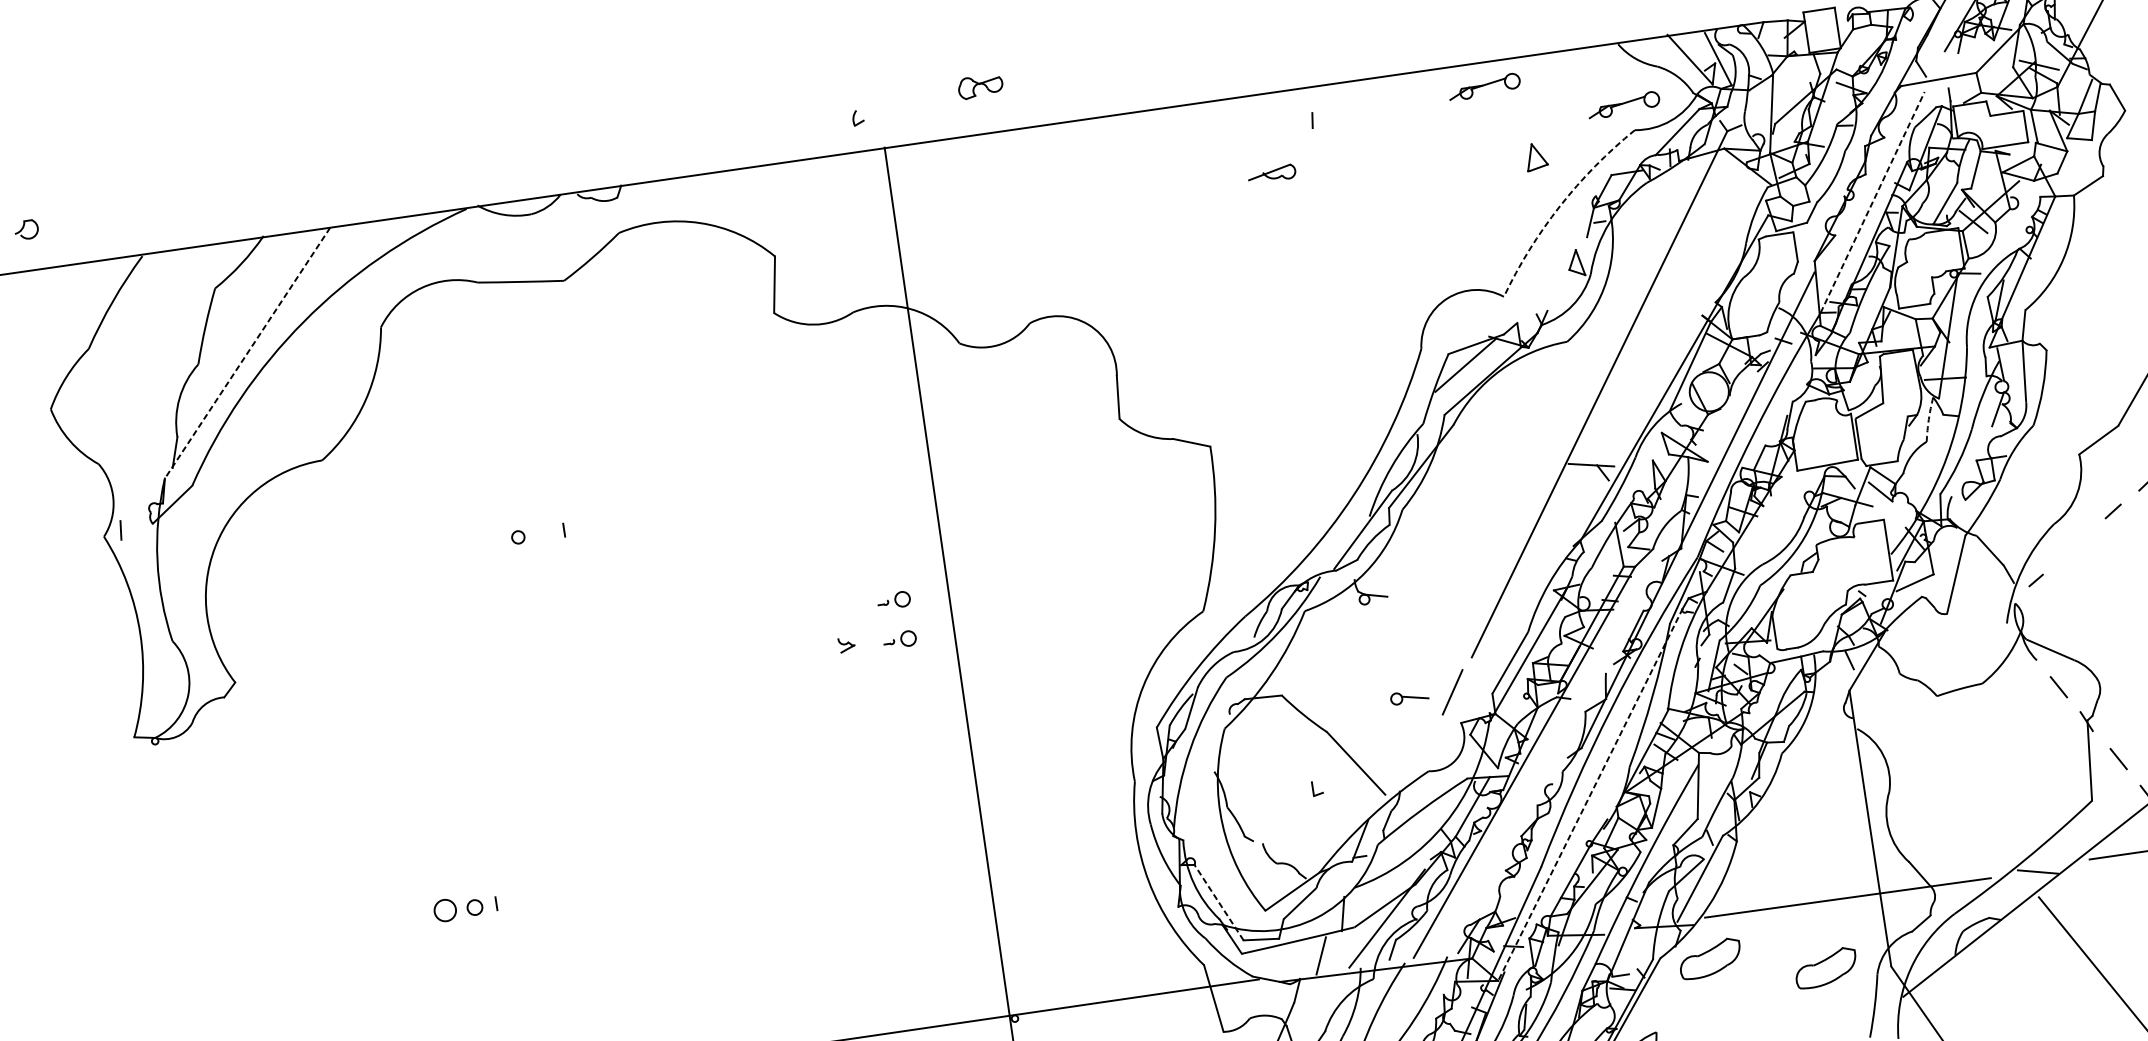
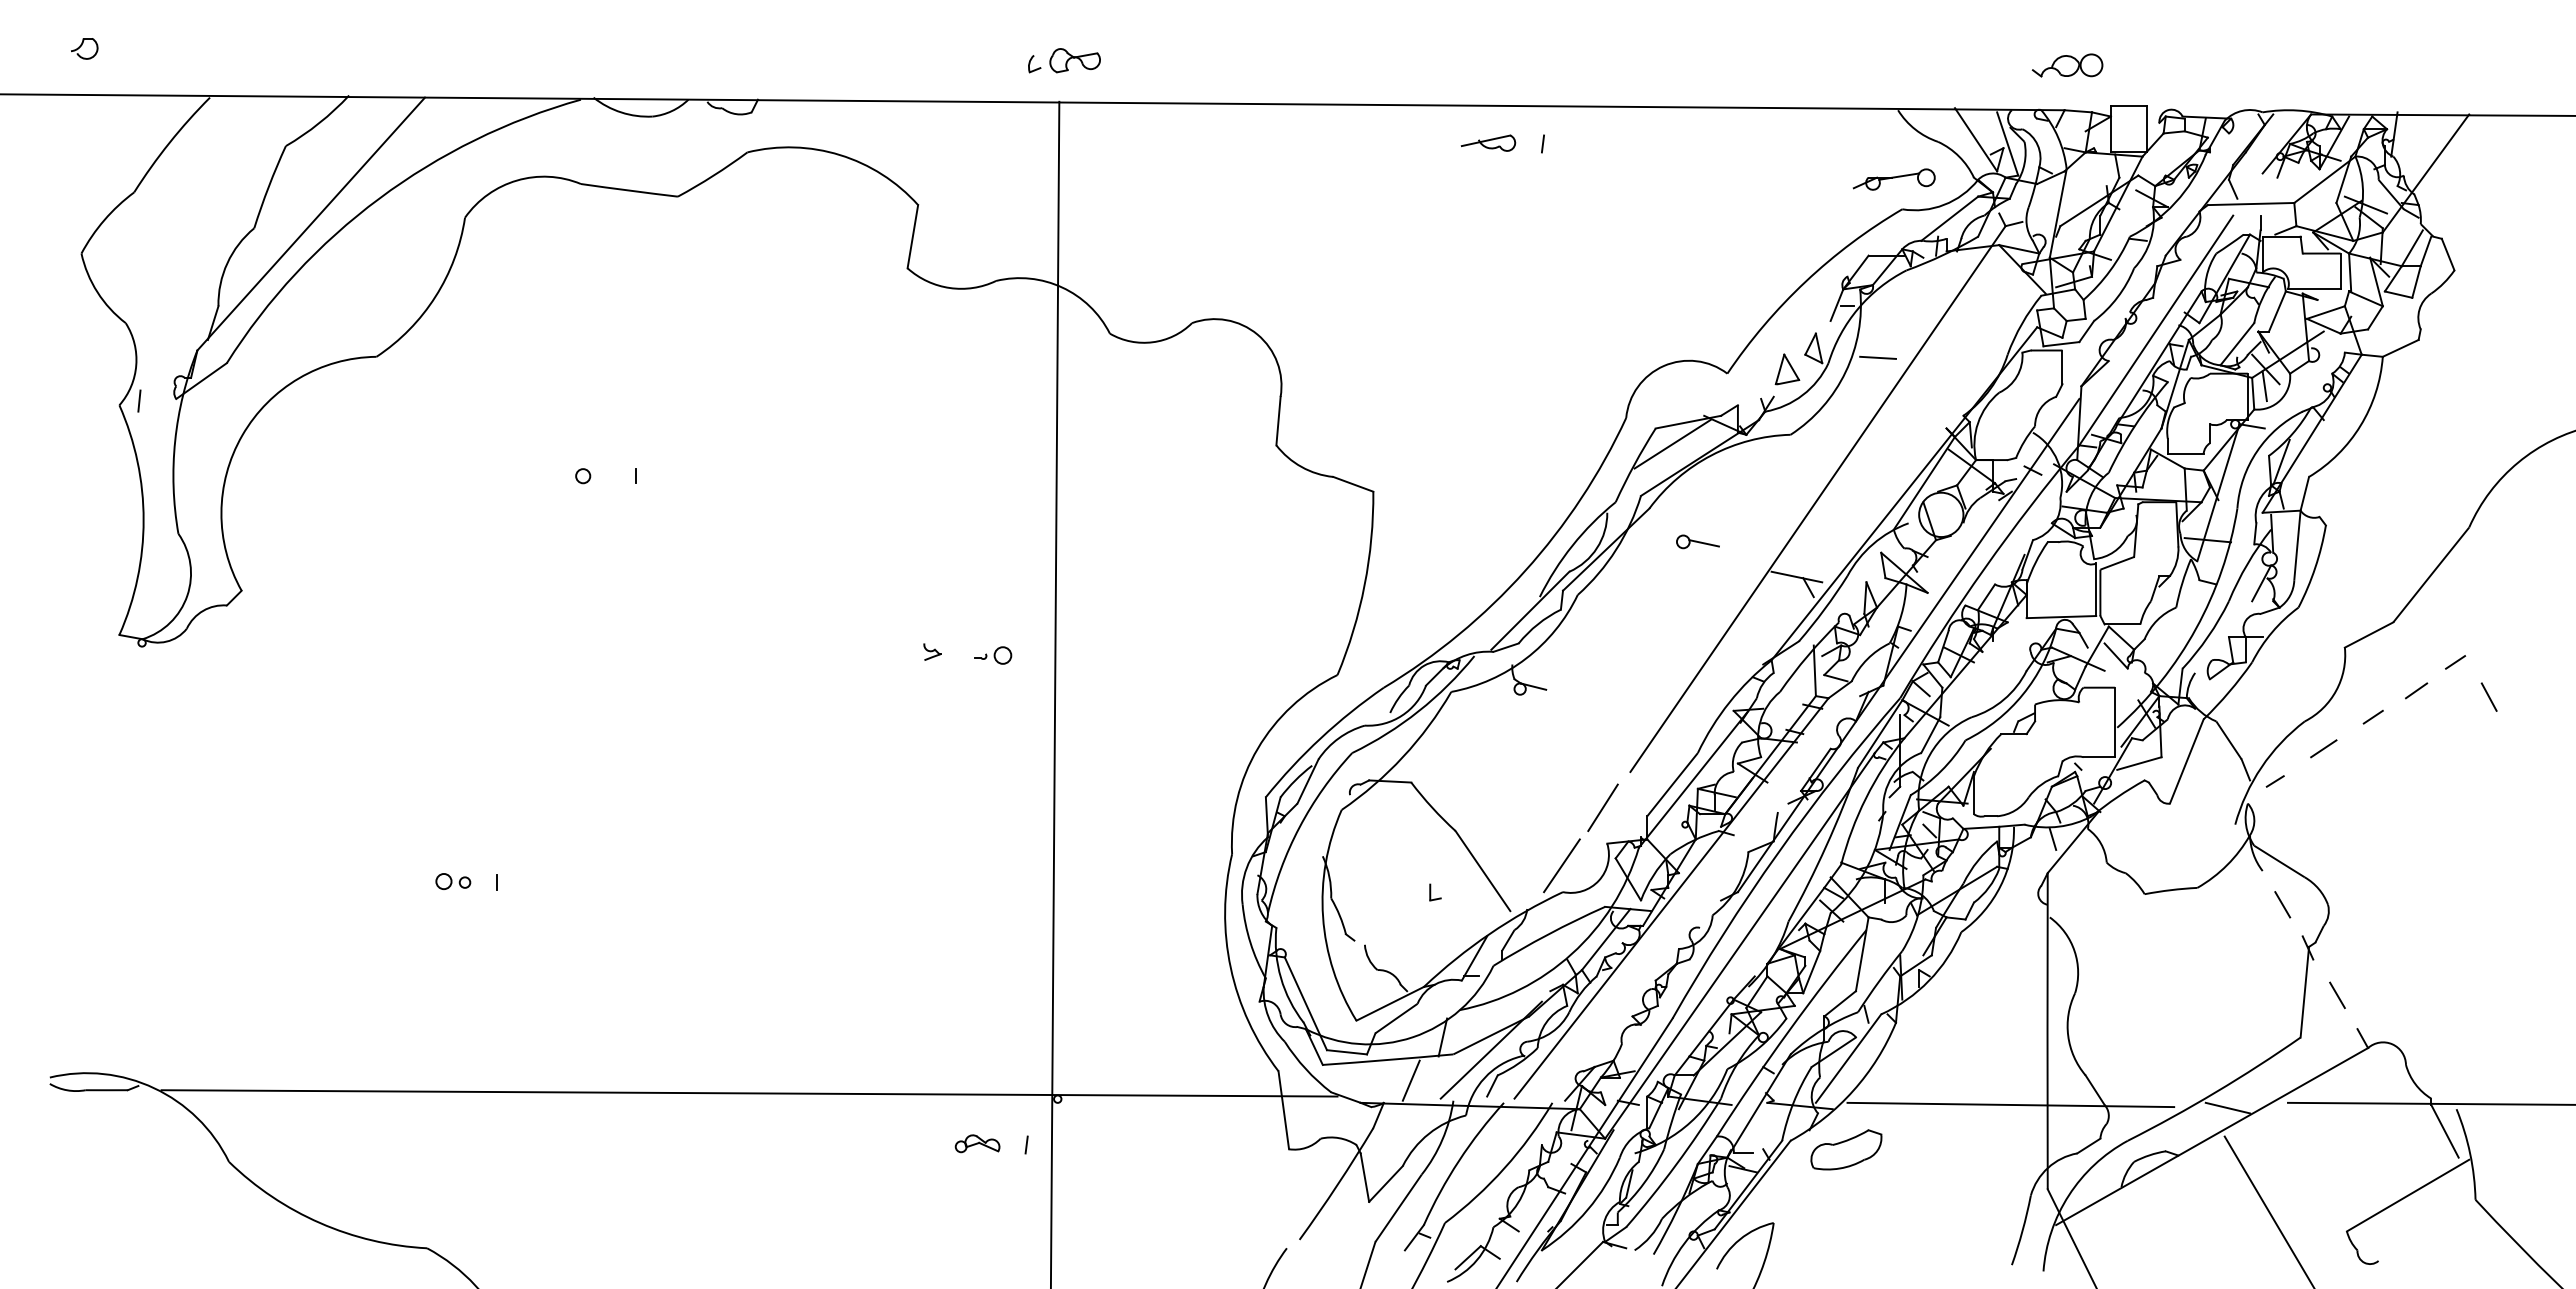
part: (980, 86) -> (1074, 60), moved
part: (1483, 87) -> (1740, 135), removed
part: (1536, 156) -> (1787, 369), moved
part: (1271, 173) -> (1488, 142), moved
line: (1872, 202) -> (2156, 330), dashed -> solid
arc: (1559, 205) -> (1805, 281), dashed -> solid
line: (1974, 237) -> (2264, 386), added
line: (1632, 262) -> (1877, 357), added
line: (247, 353) -> (310, 224), dashed -> solid
arc: (1928, 419) -> (2182, 583), dashed -> solid
line: (2073, 545) -> (2323, 748), added
part: (894, 600) -> (993, 610), removed
part: (1409, 696) -> (1697, 541), moved
line: (1423, 748) -> (1561, 865), added
line: (1590, 795) -> (1739, 946), dashed -> solid
line: (1218, 902) -> (1305, 1003), dashed -> solid
part: (458, 908) -> (453, 881), size x0.62
part: (1826, 967) -> (1974, 1179), removed

